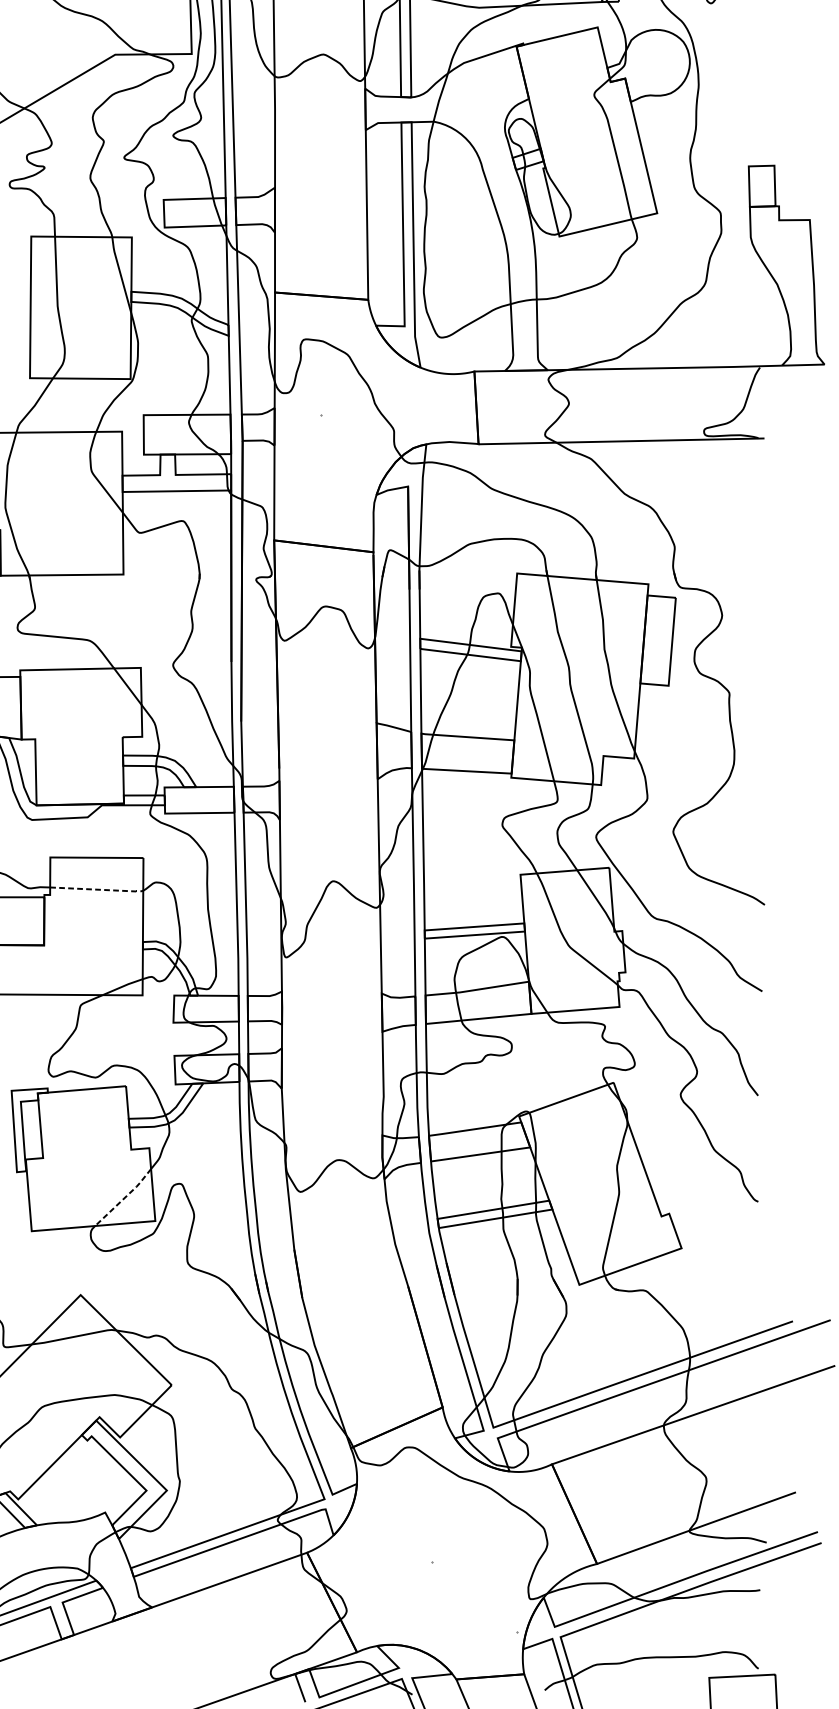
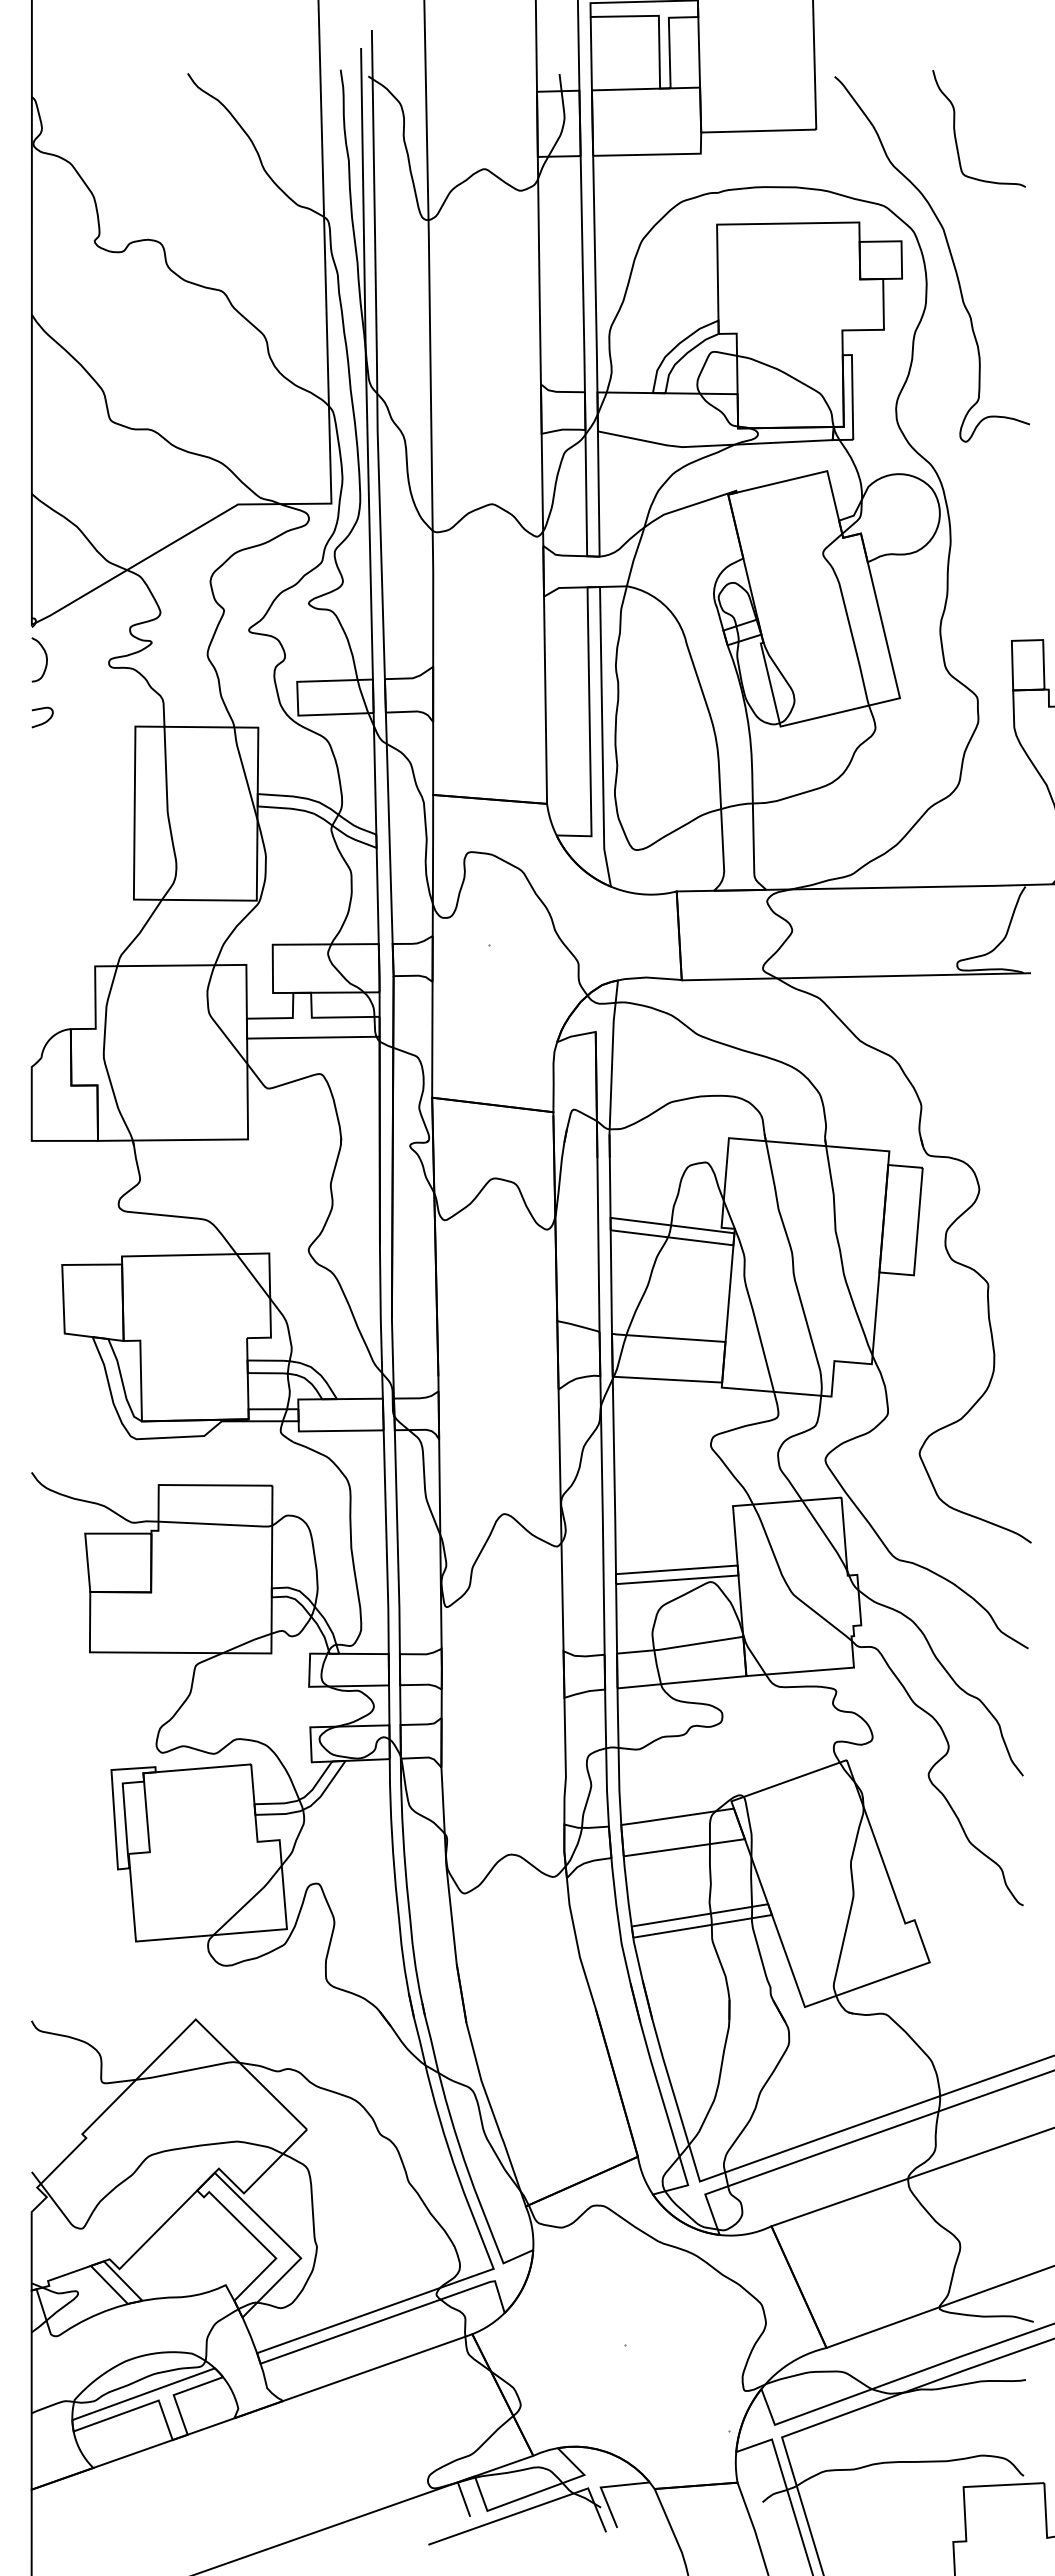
line: (98, 889) -> (217, 1524), dashed -> solid
line: (125, 1197) -> (250, 1900), dashed -> solid

